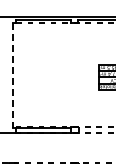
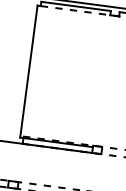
line: (13, 75) -> (29, 71), dashed -> solid

